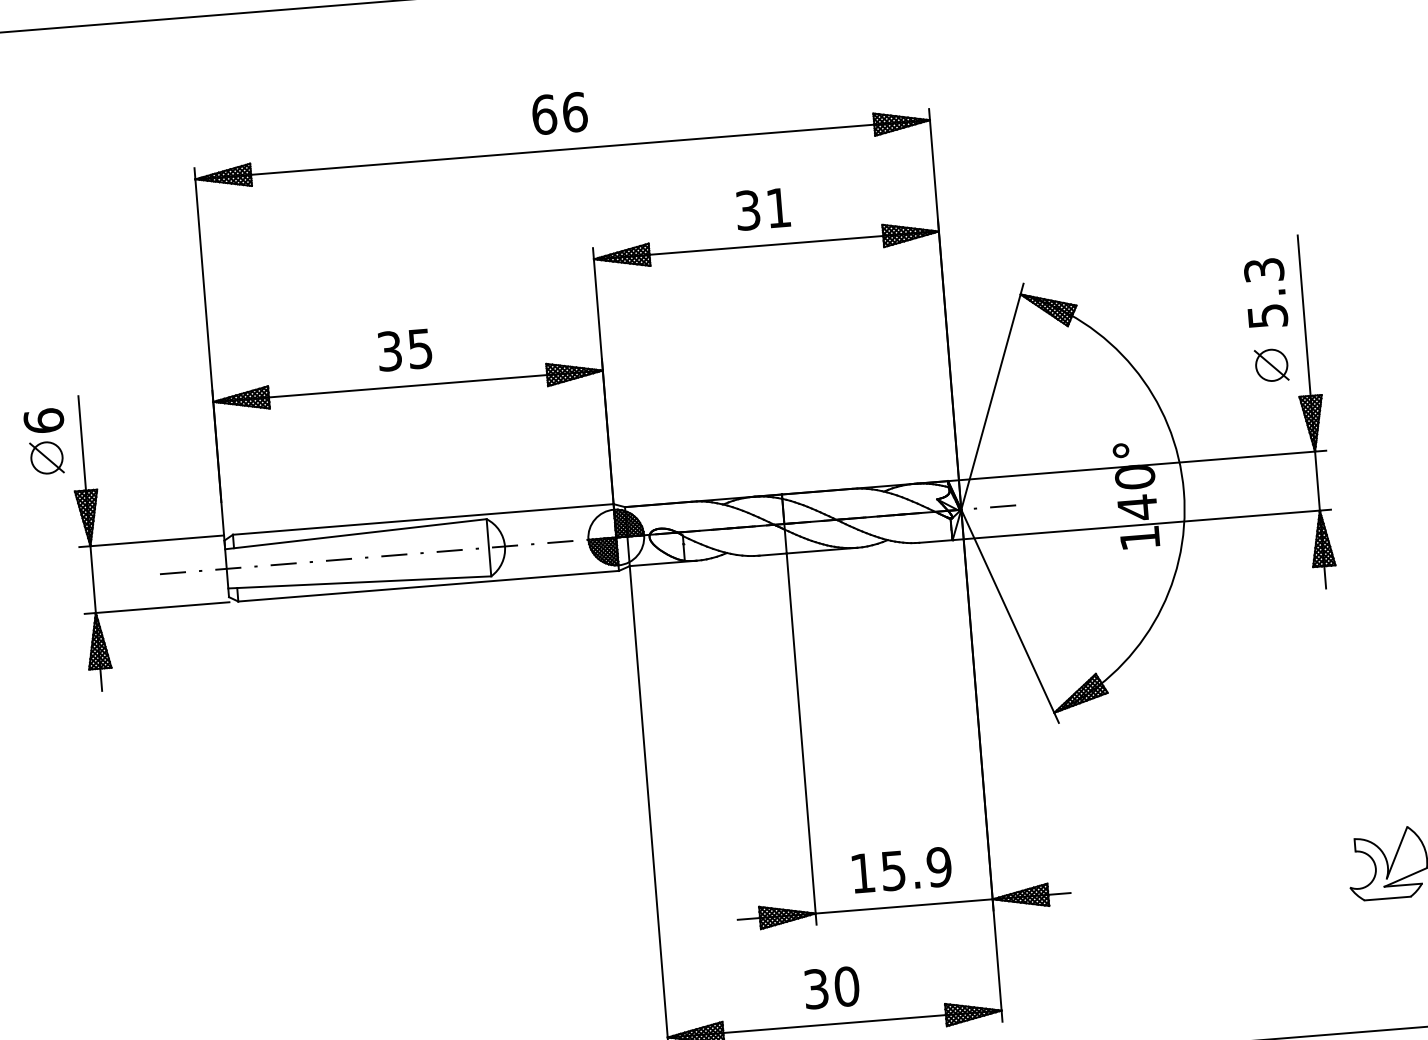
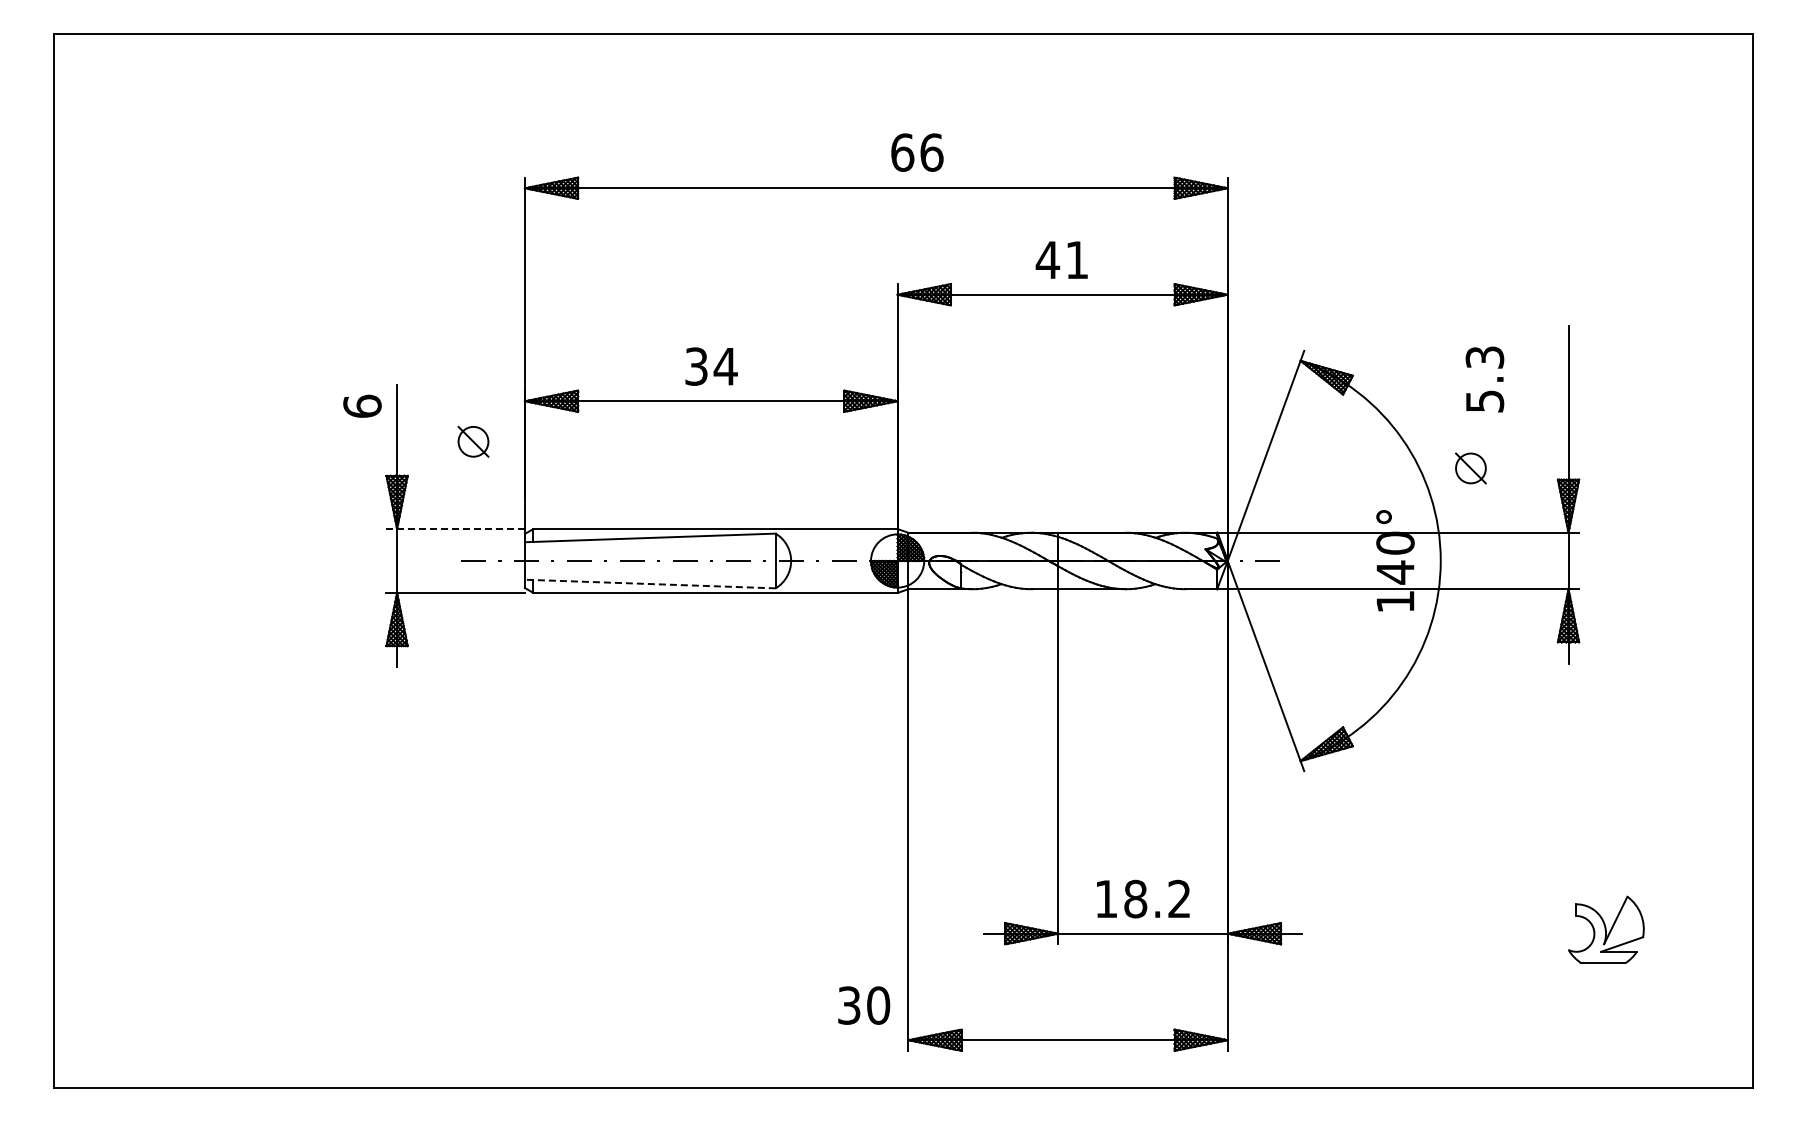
text: (559, 113) -> (917, 152), moved
text: (747, 209) -> (1047, 259), 31 -> 41
text: (1265, 293) -> (1484, 379), moved
text: (420, 348) -> (725, 366), 35 -> 34
part: (1271, 365) -> (1470, 468), moved
part: (46, 457) -> (473, 441), moved
line: (152, 541) -> (456, 529), solid -> dashed
line: (359, 582) -> (650, 584), solid -> dashed
text: (916, 868) -> (1157, 898), 15.9 -> 18.2
text: (832, 987) -> (864, 1005), moved

